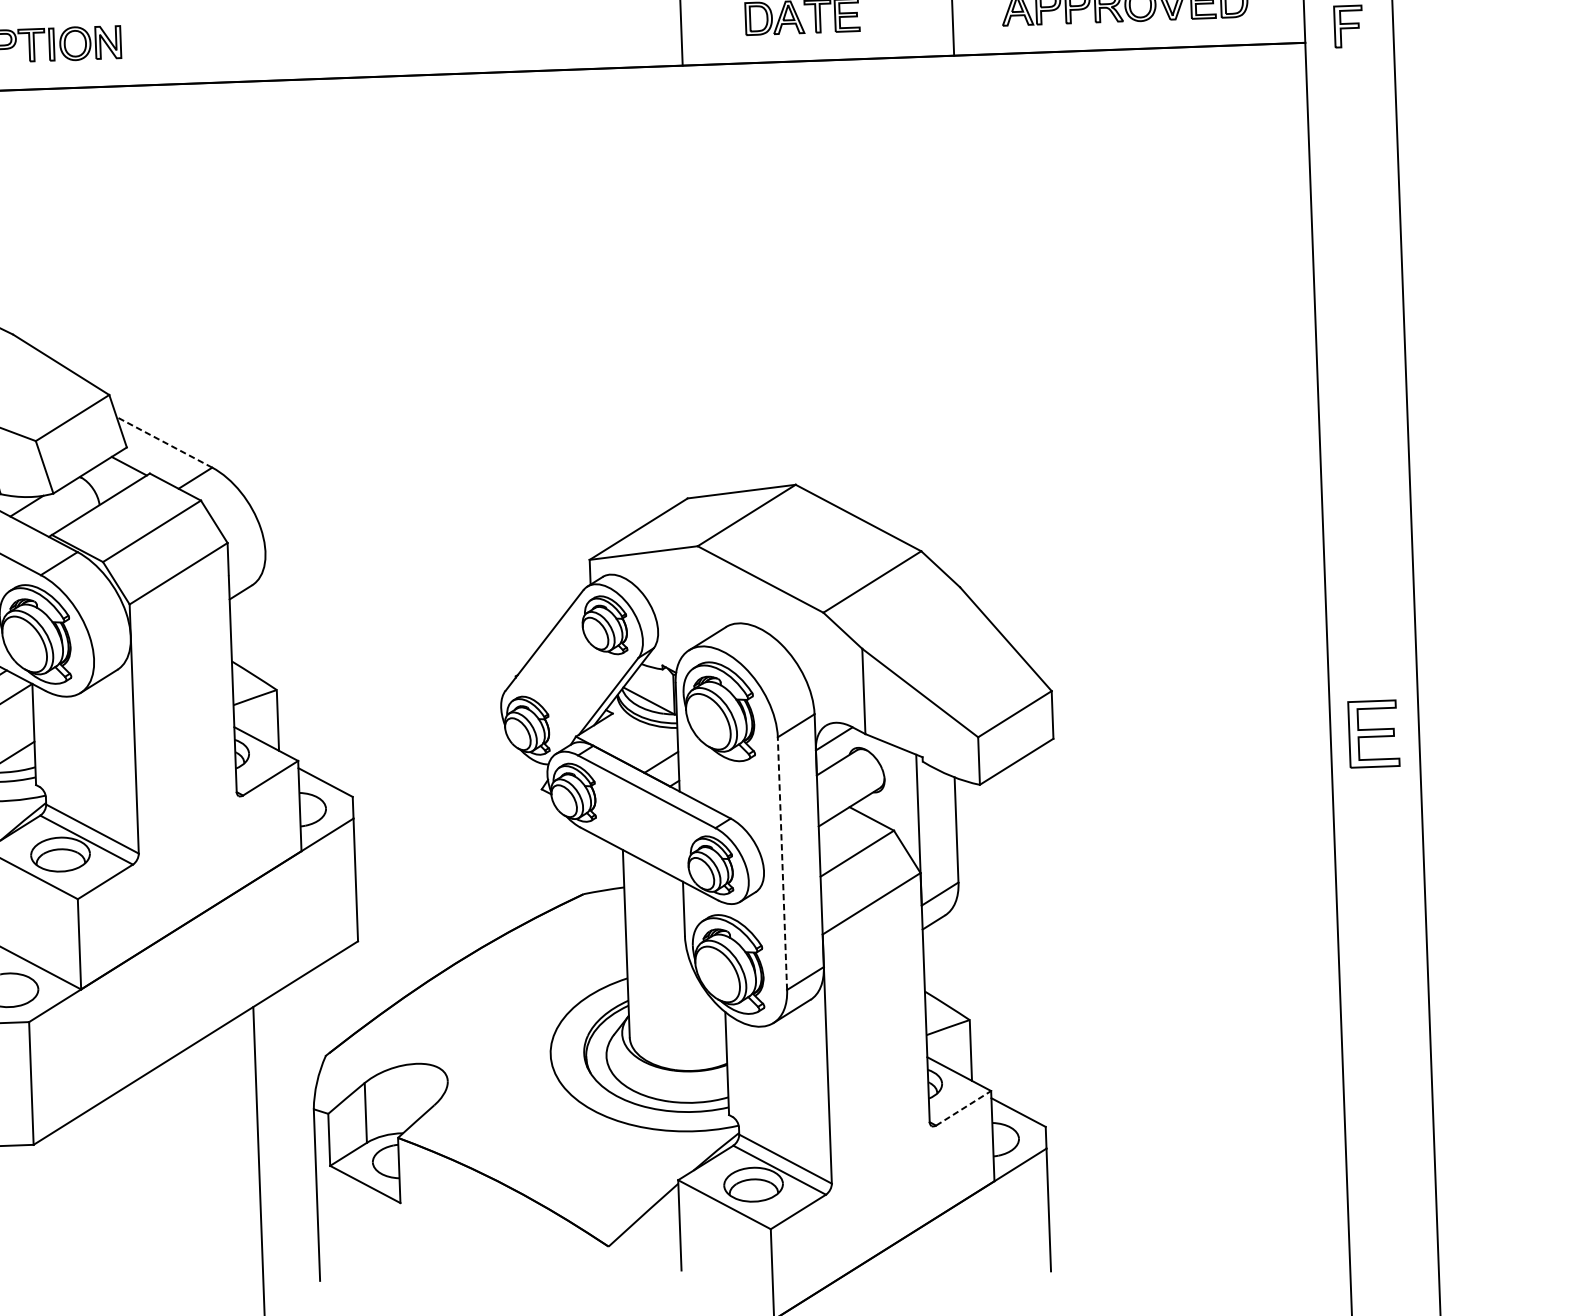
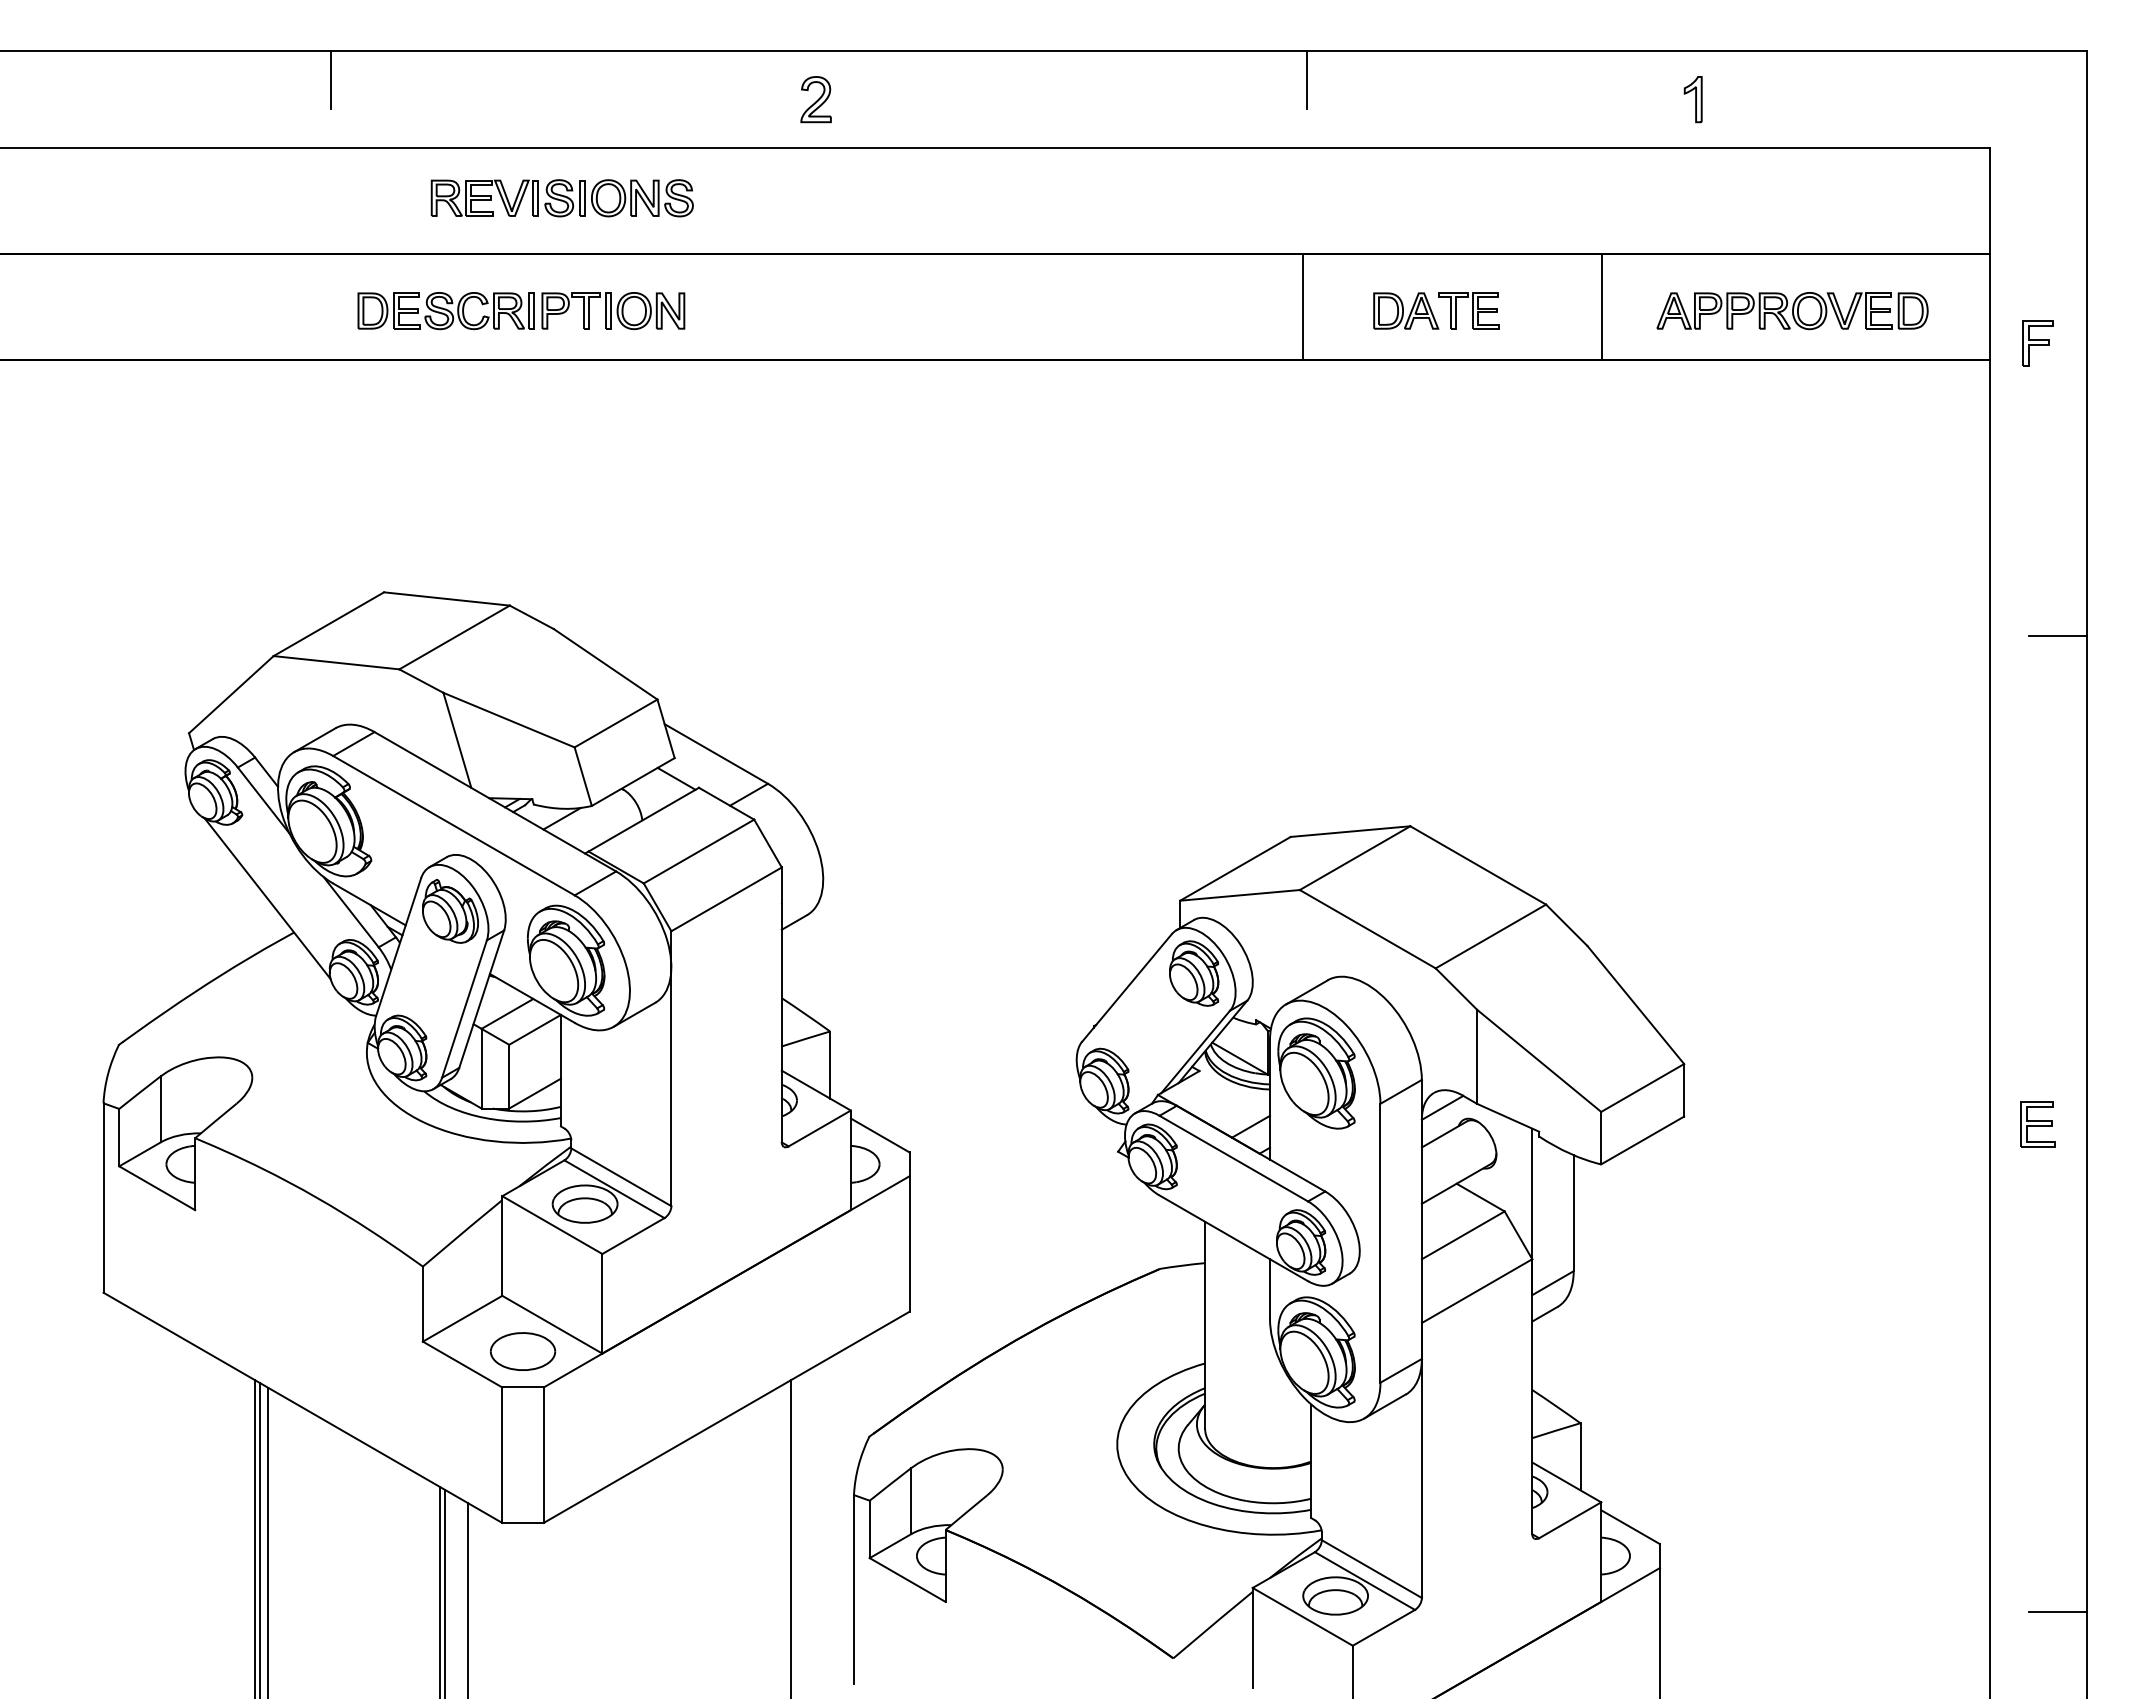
line: (1375, 291) -> (2057, 636), added
line: (164, 442) -> (716, 754), dashed -> solid
part: (1373, 734) -> (2037, 1124), size x0.62
line: (782, 862) -> (1380, 1242), dashed -> solid
line: (963, 1108) -> (1570, 1520), dashed -> solid
line: (1408, 1175) -> (2057, 1612), added

